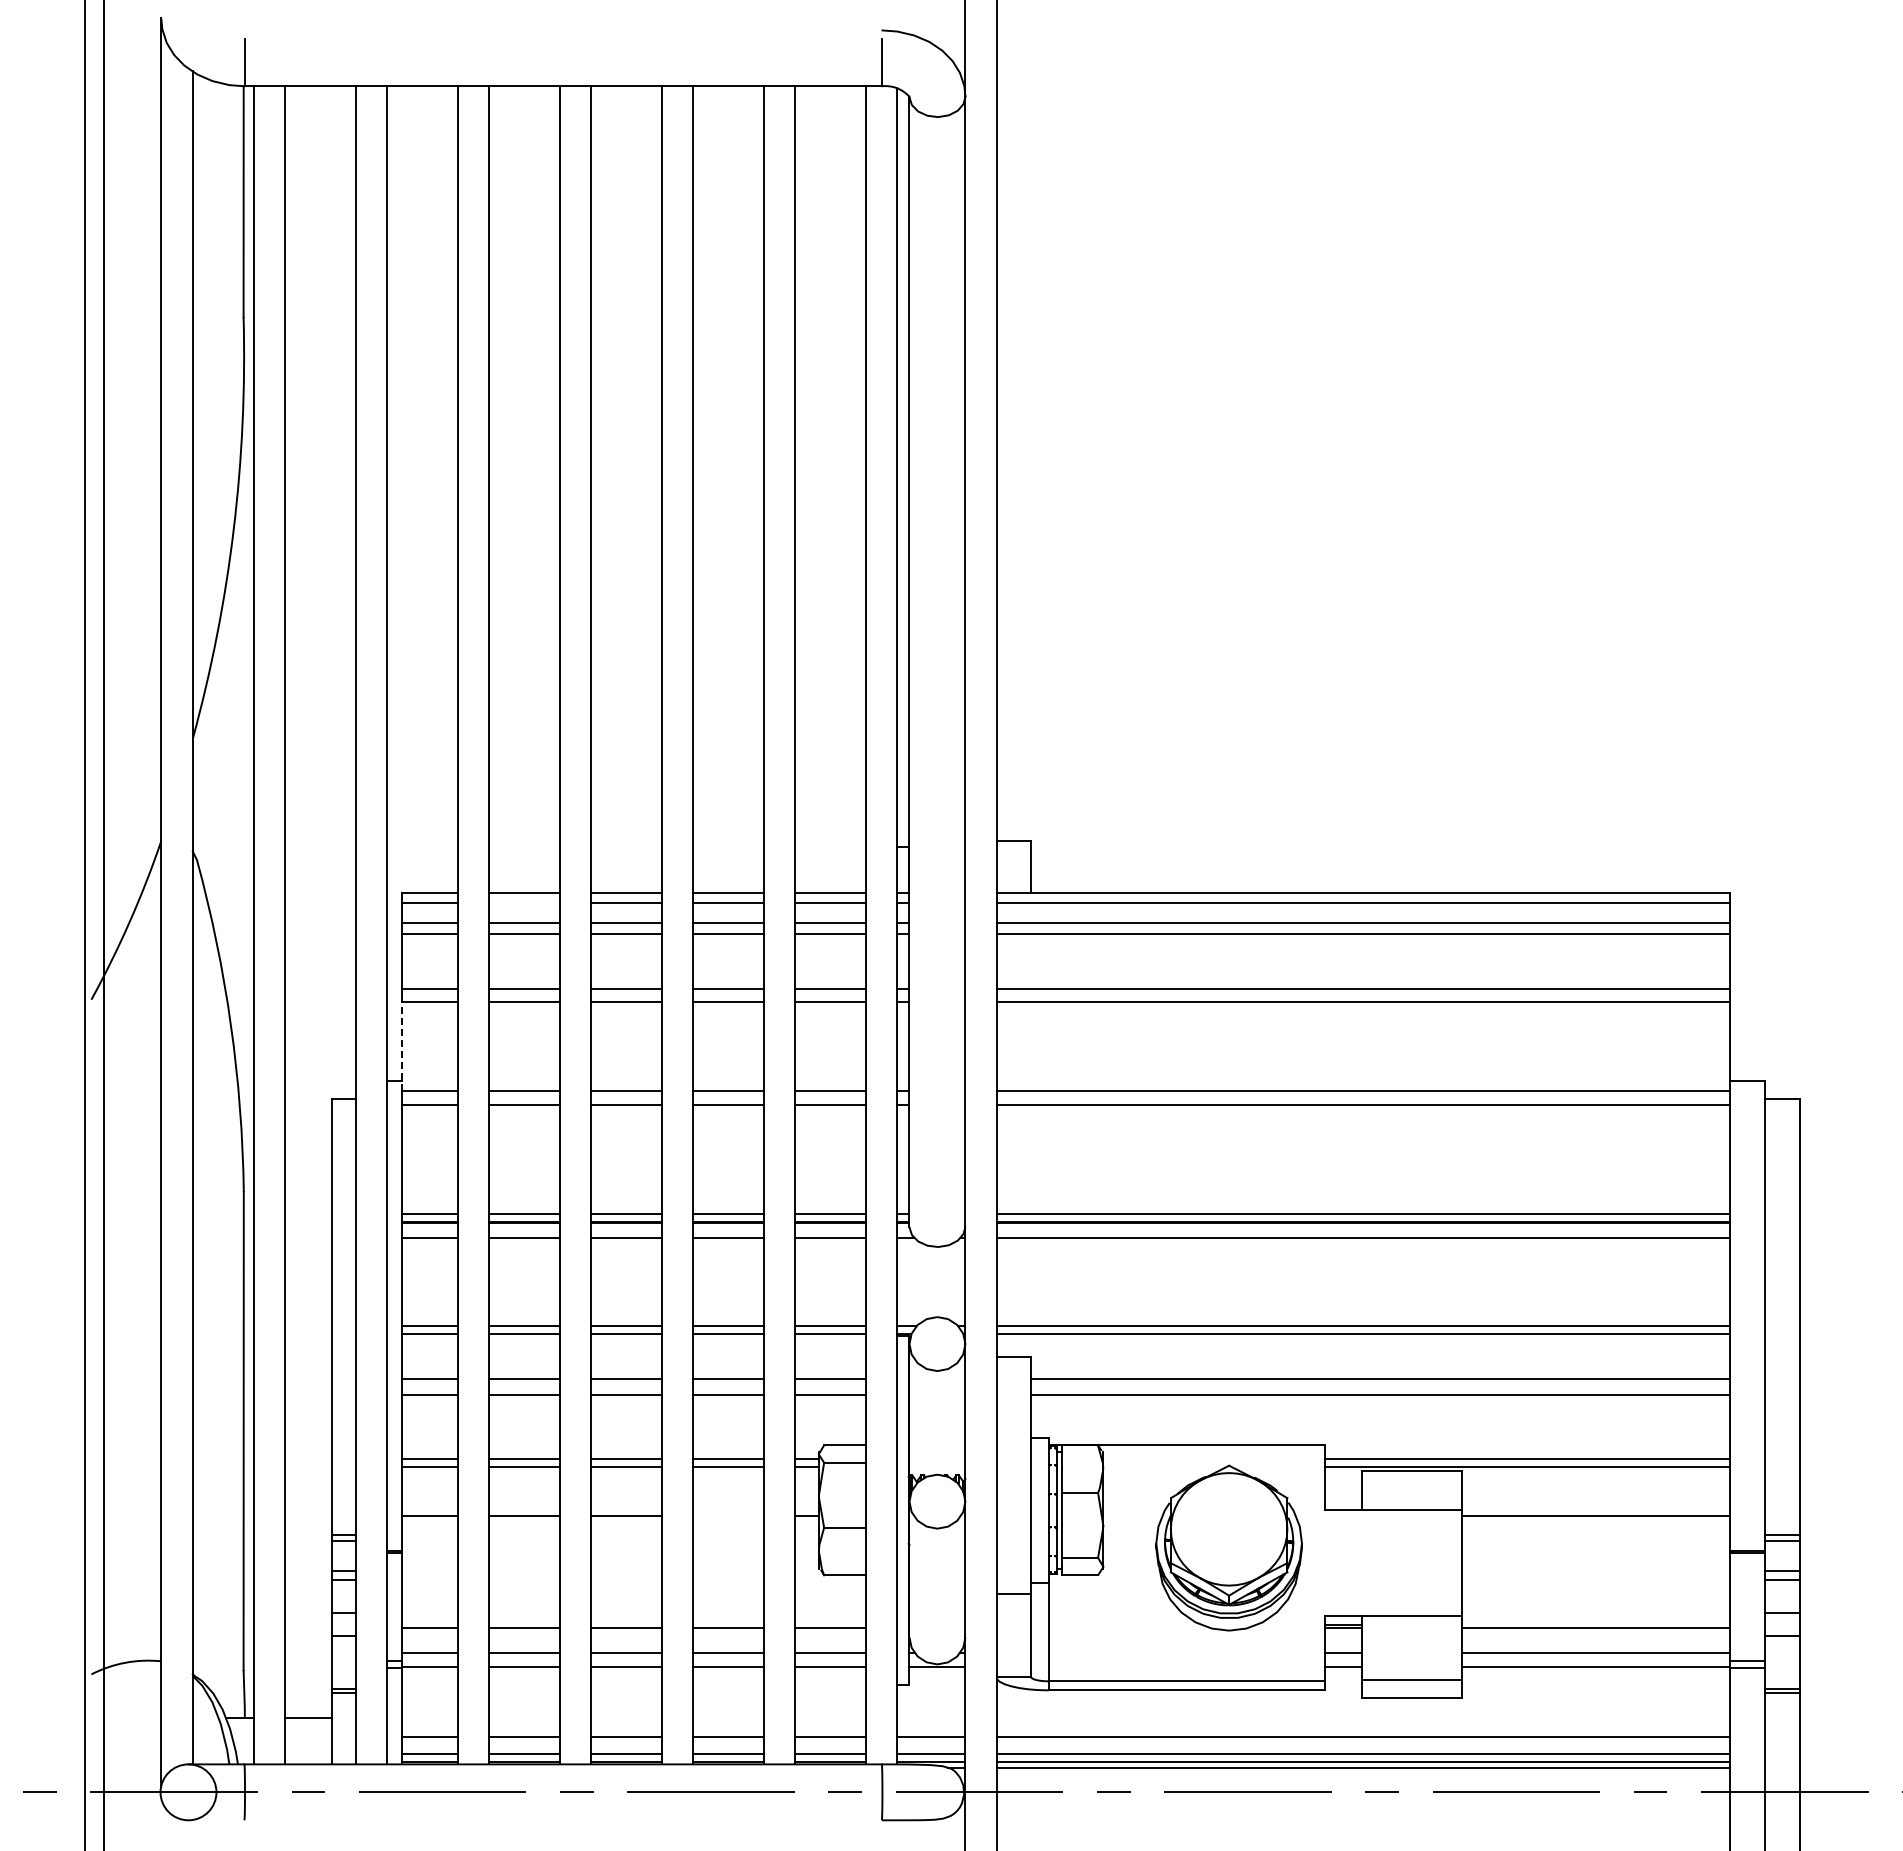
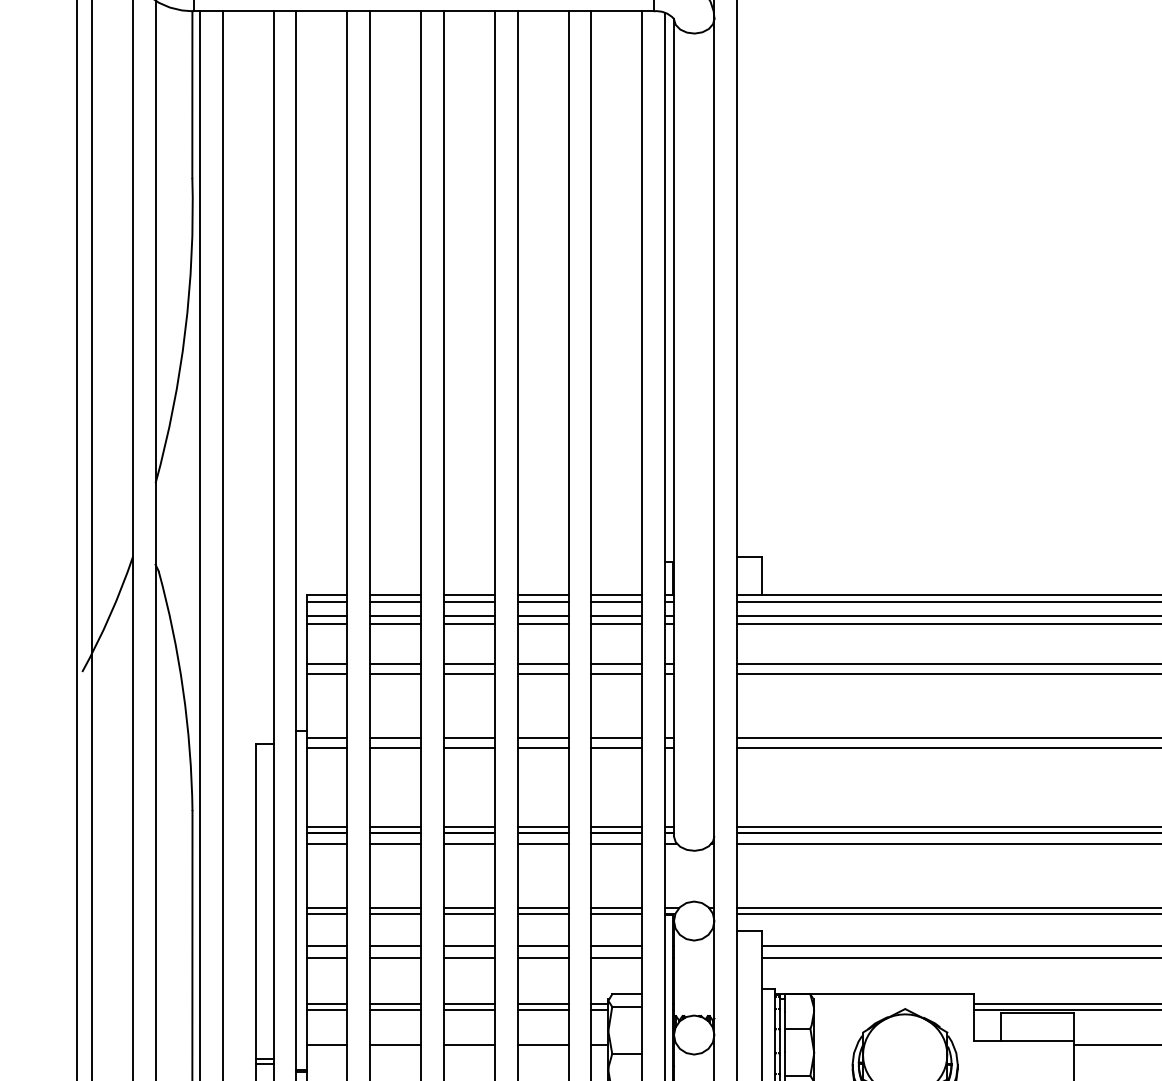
line: (524, 902) -> (395, 601), added
line: (401, 1045) -> (306, 705), dashed -> solid
line: (728, 1515) -> (543, 1045), added

